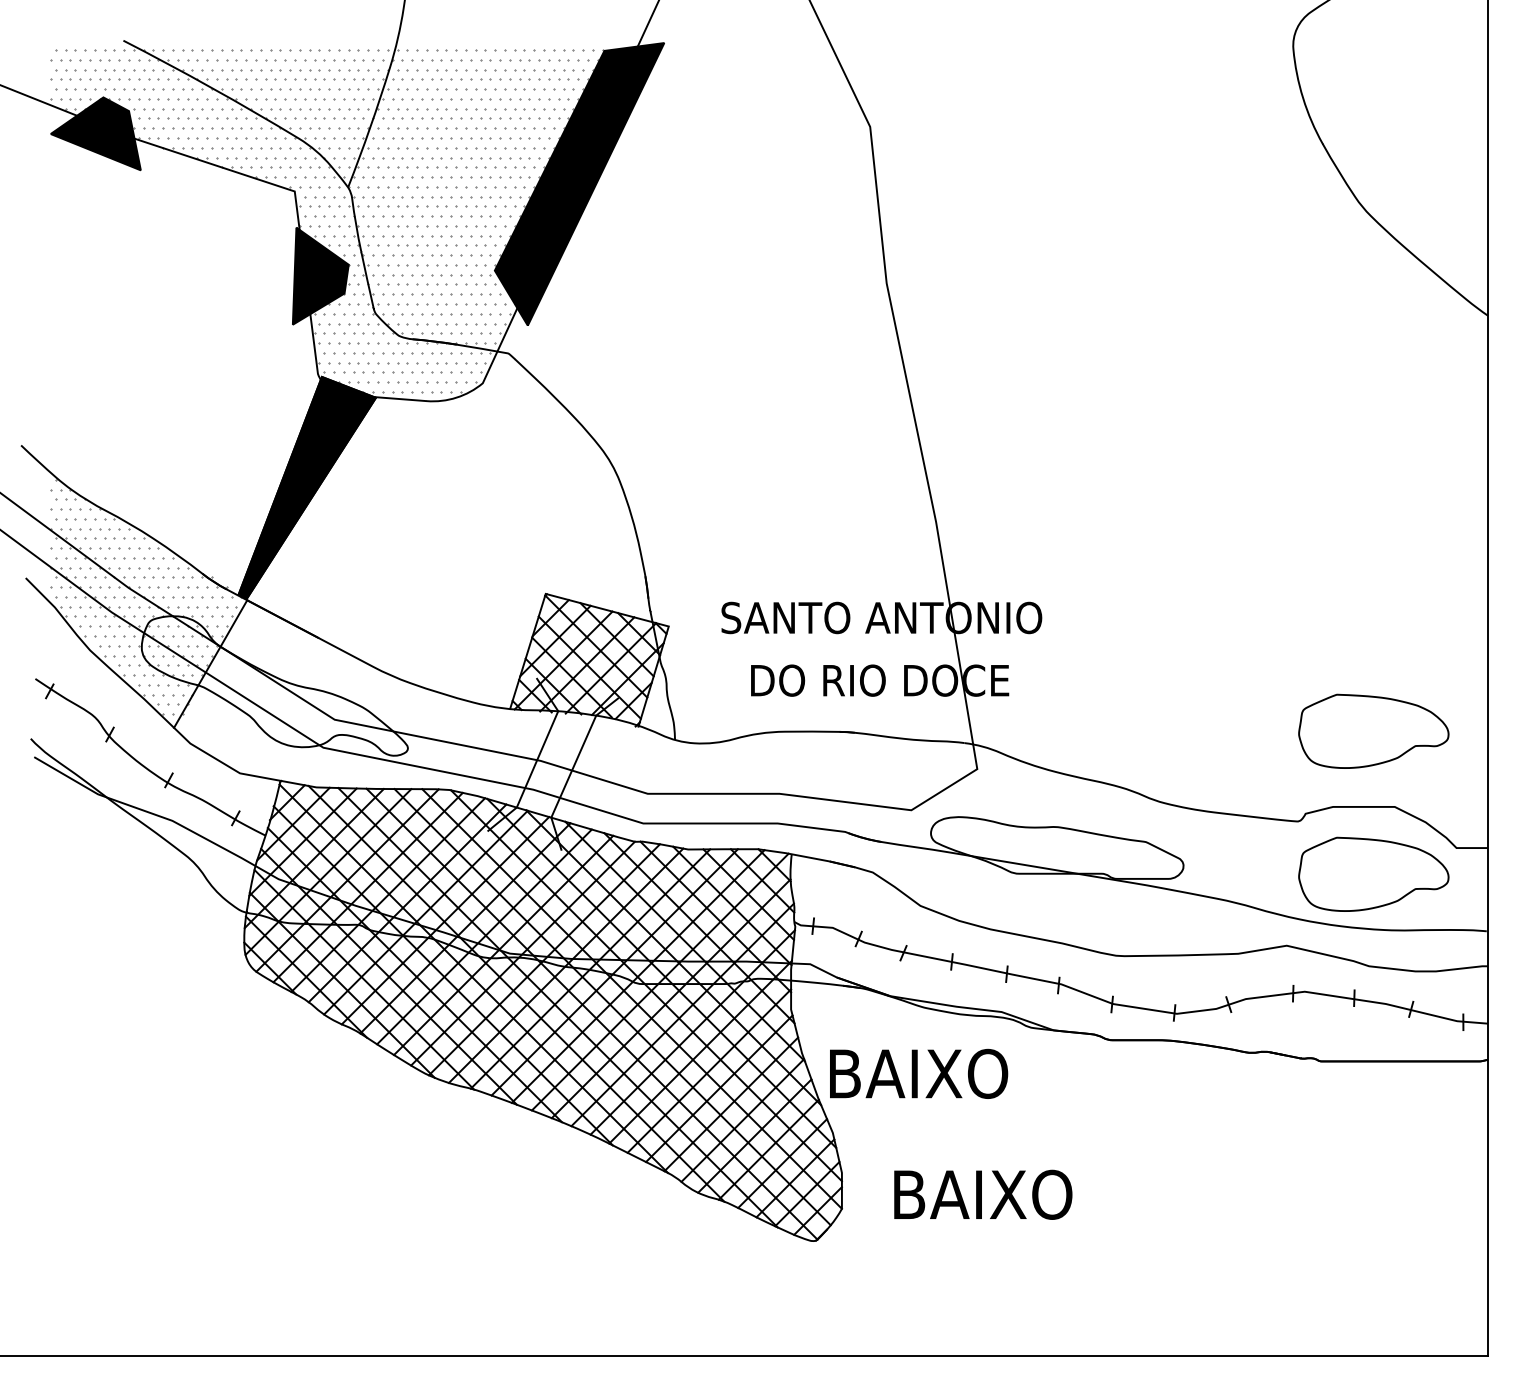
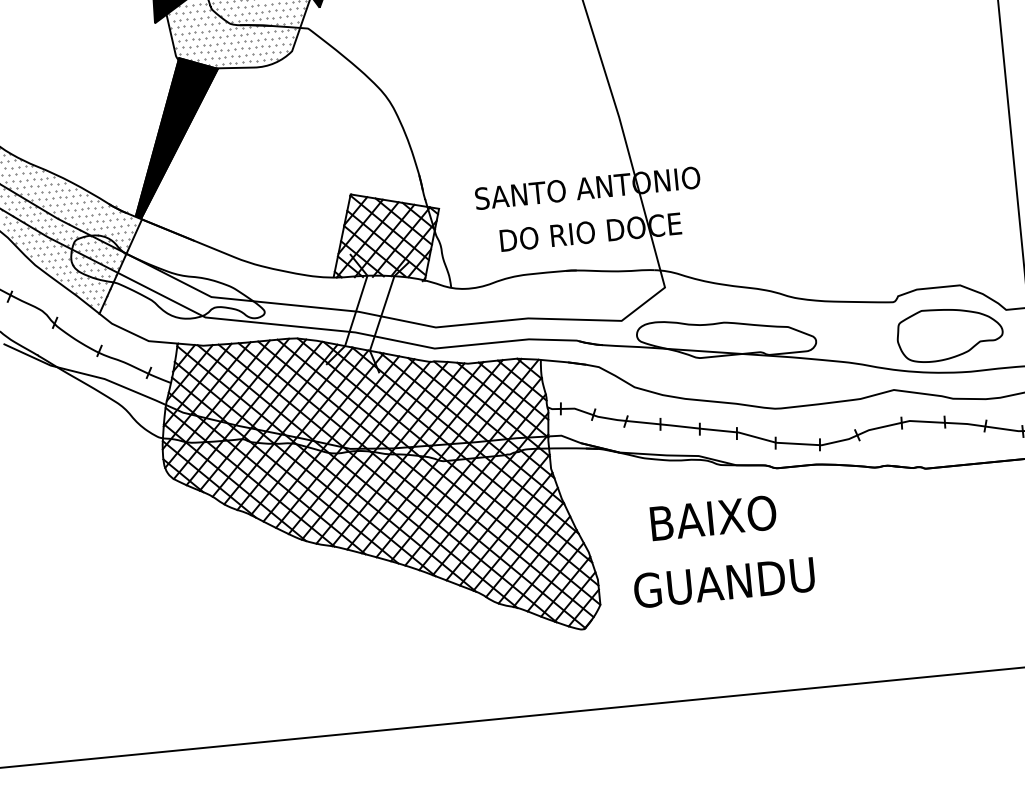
part: (1373, 730) -> (939, 233), removed
text: (919, 1073) -> (713, 517), moved
text: (1019, 1194) -> (723, 582), BAIXO -> GUANDU

